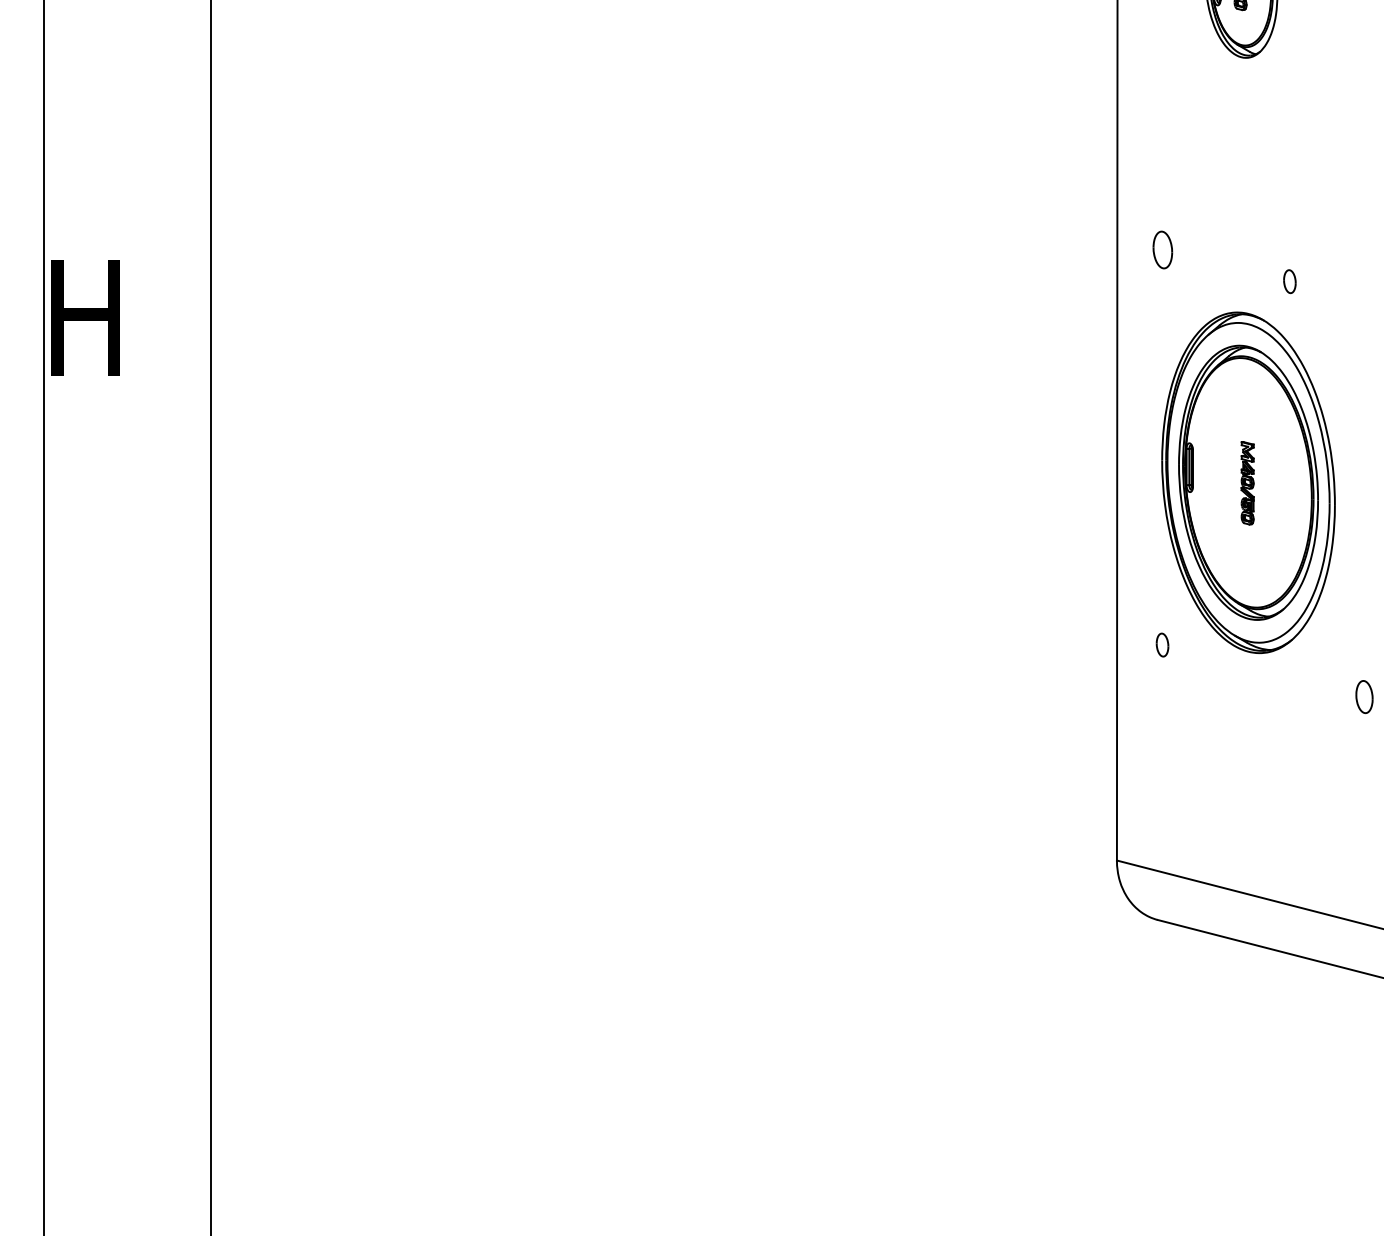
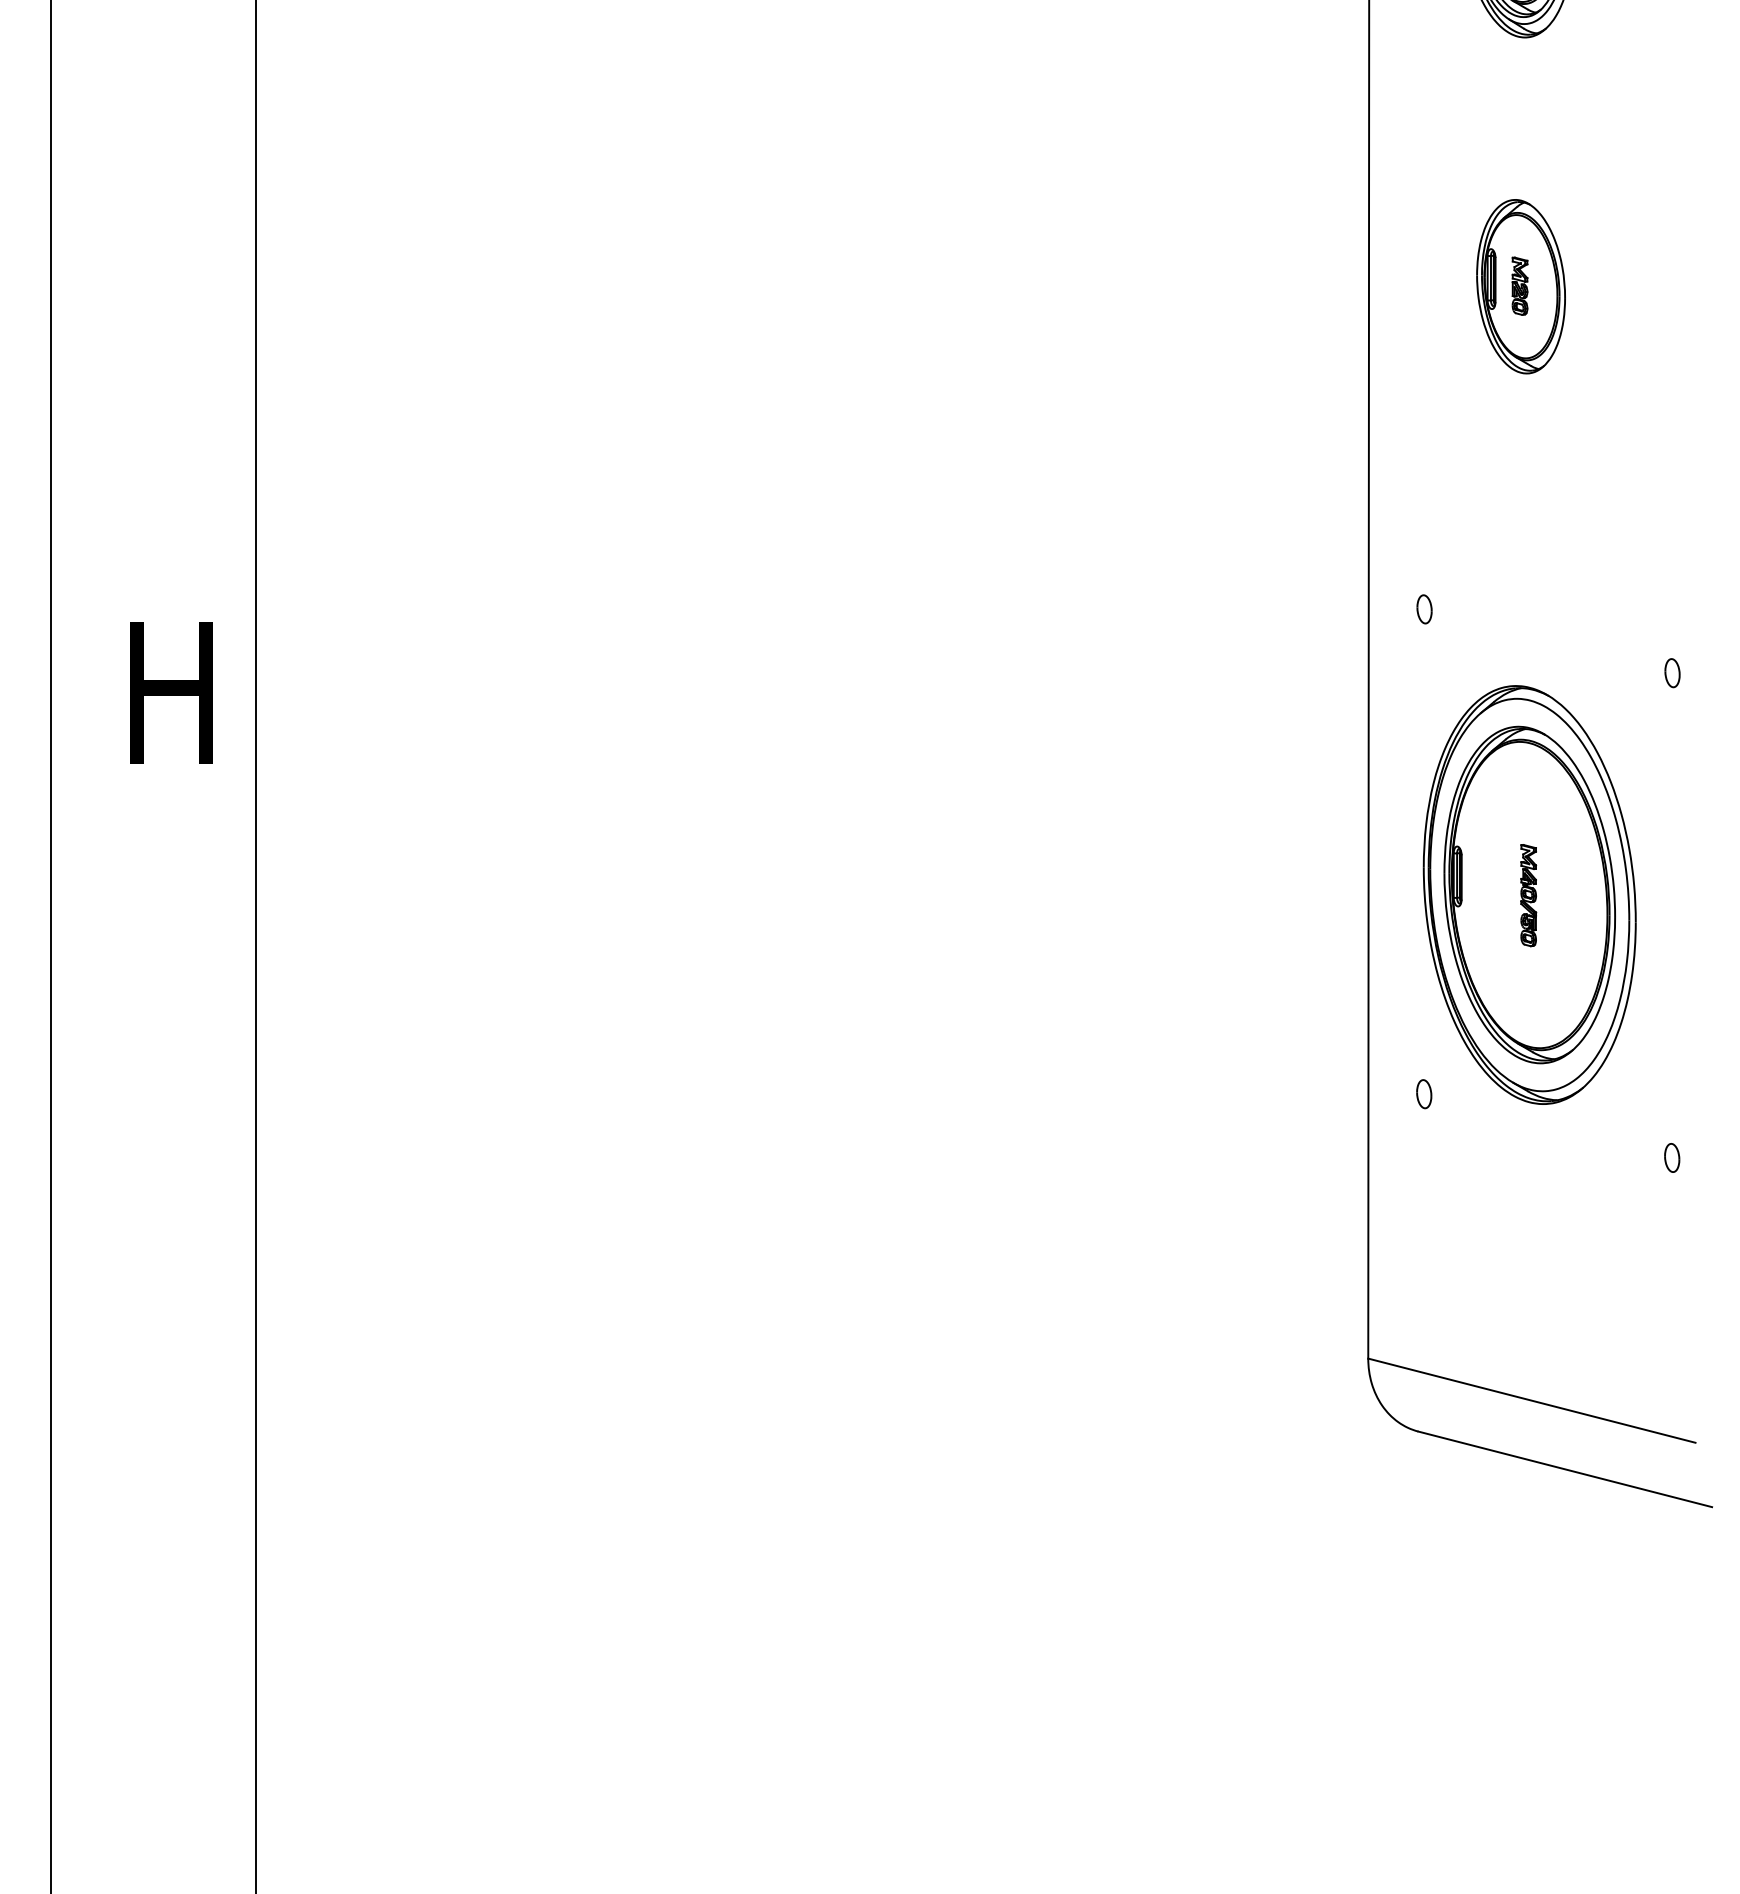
part: (1162, 250) -> (1424, 609), size x0.62
part: (1289, 281) -> (1672, 673), moved
text: (85, 317) -> (171, 692), moved
part: (1364, 696) -> (1672, 1157), size x0.71

